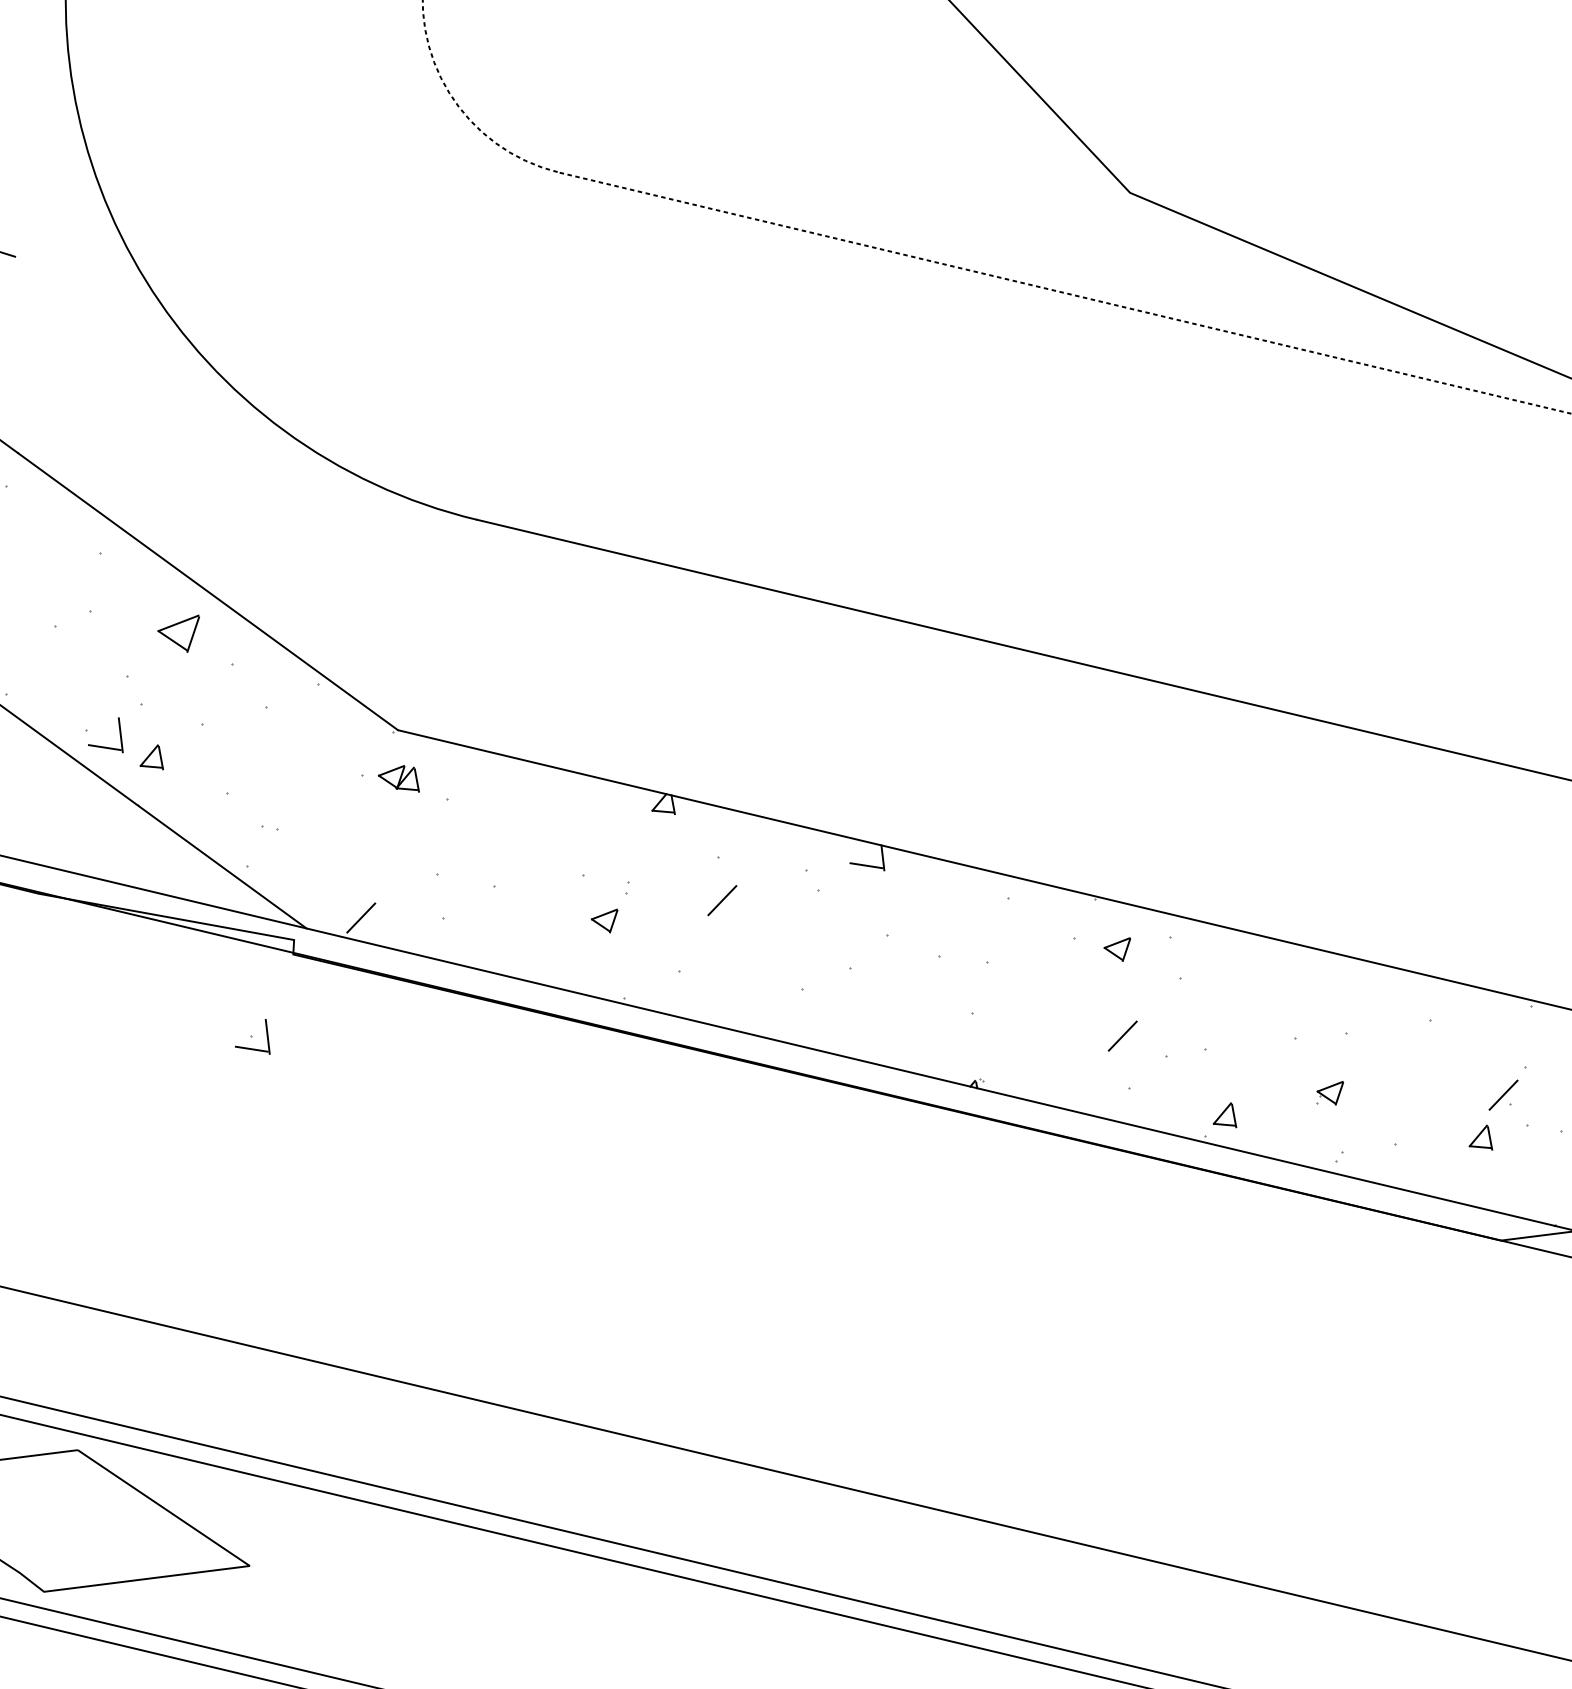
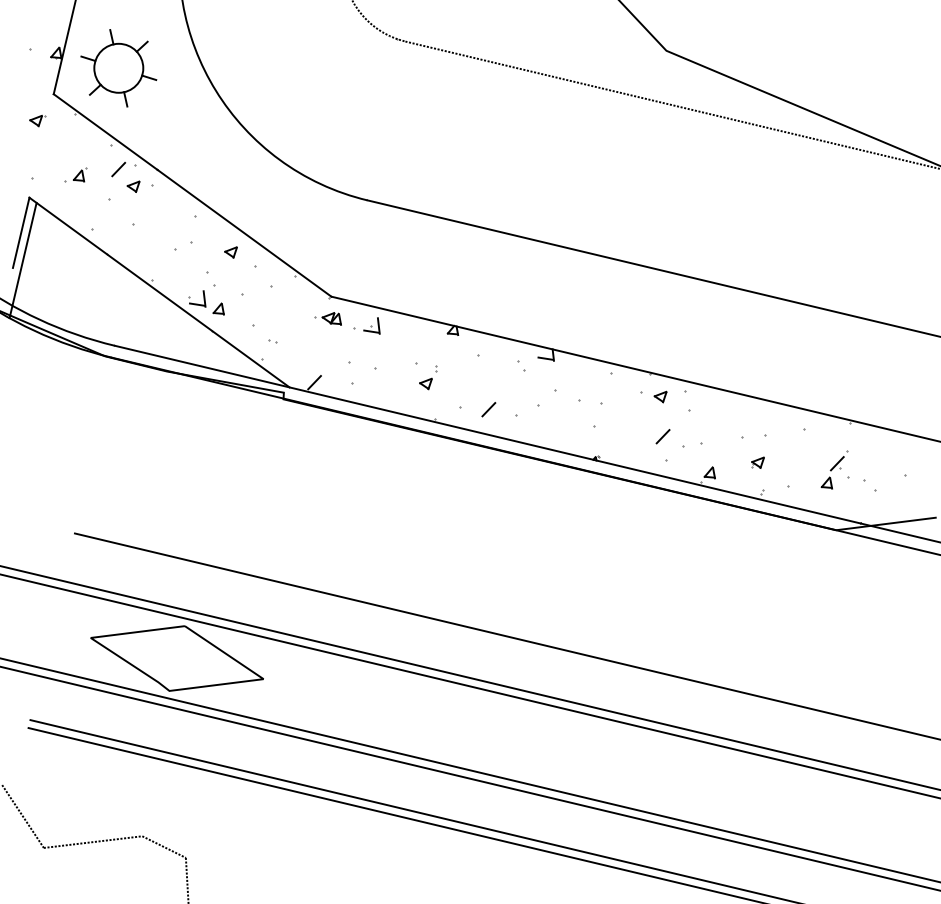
part: (177, 633) -> (230, 252), size x0.62
line: (721, 900) -> (488, 409), moved
part: (251, 1035) -> (371, 325), moved

